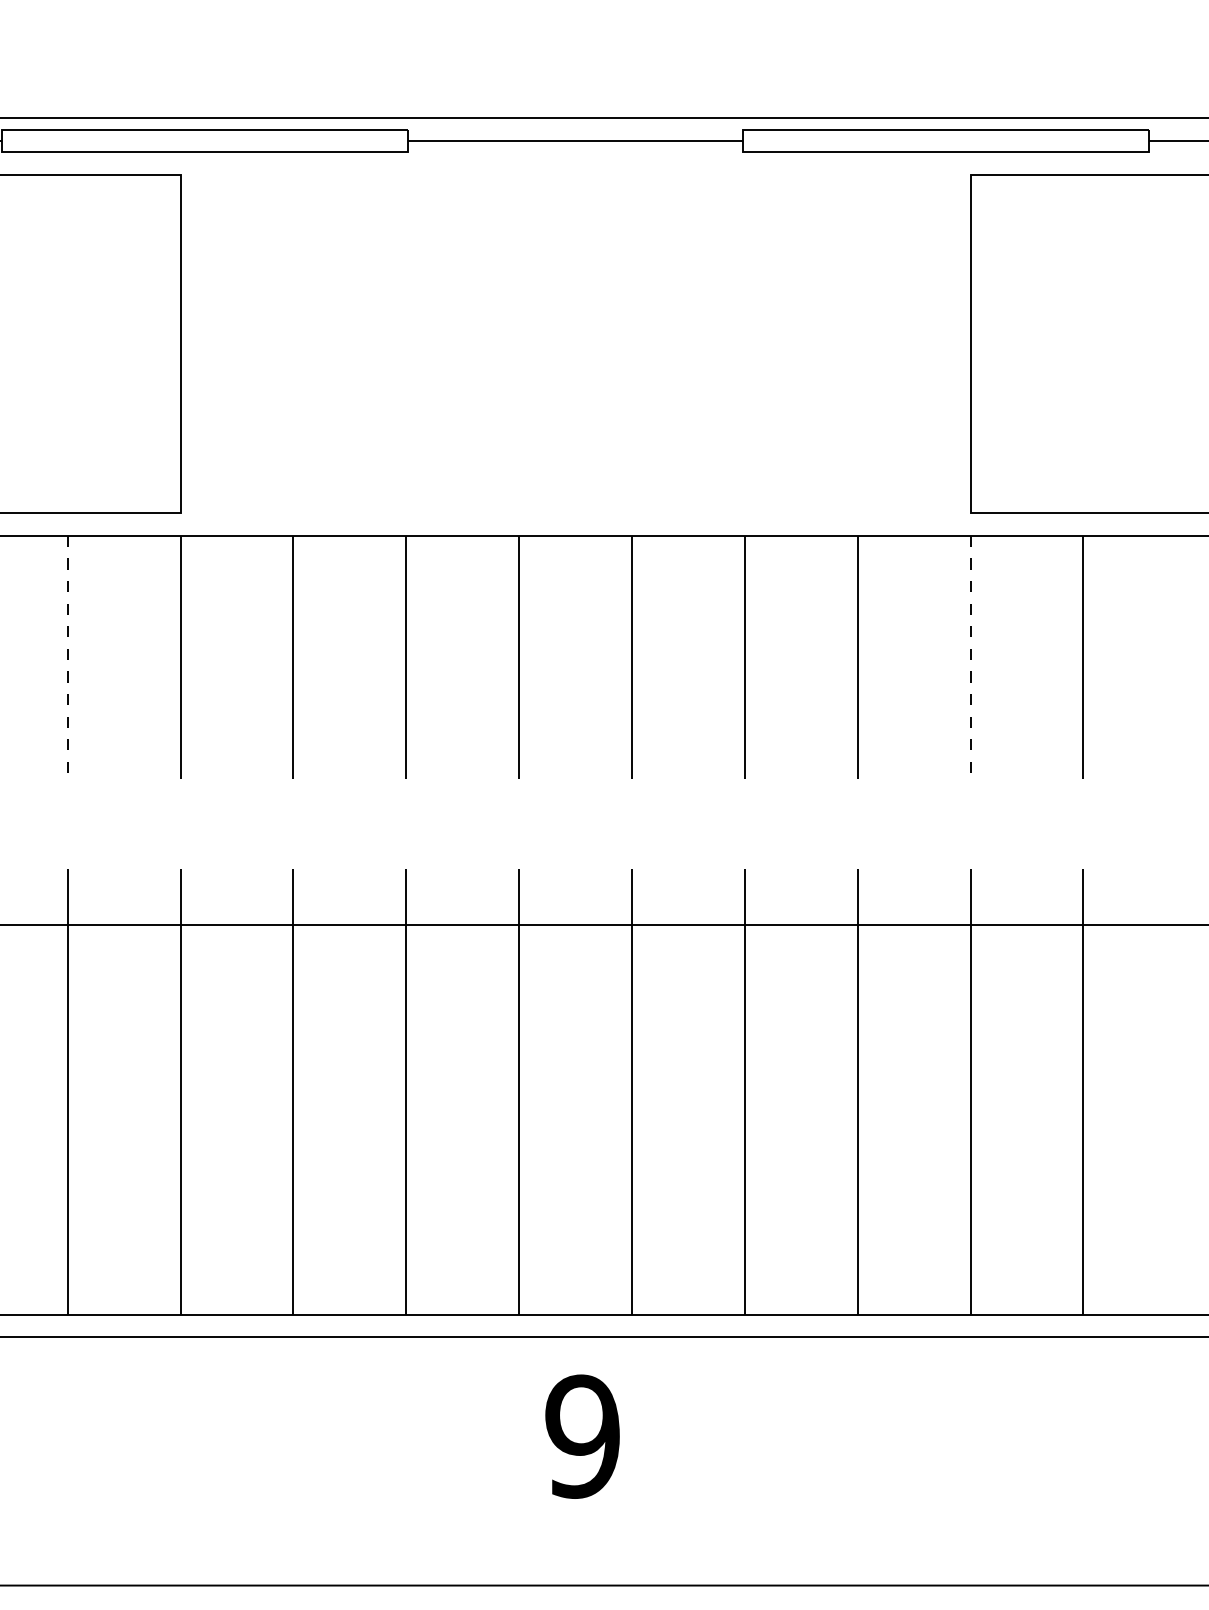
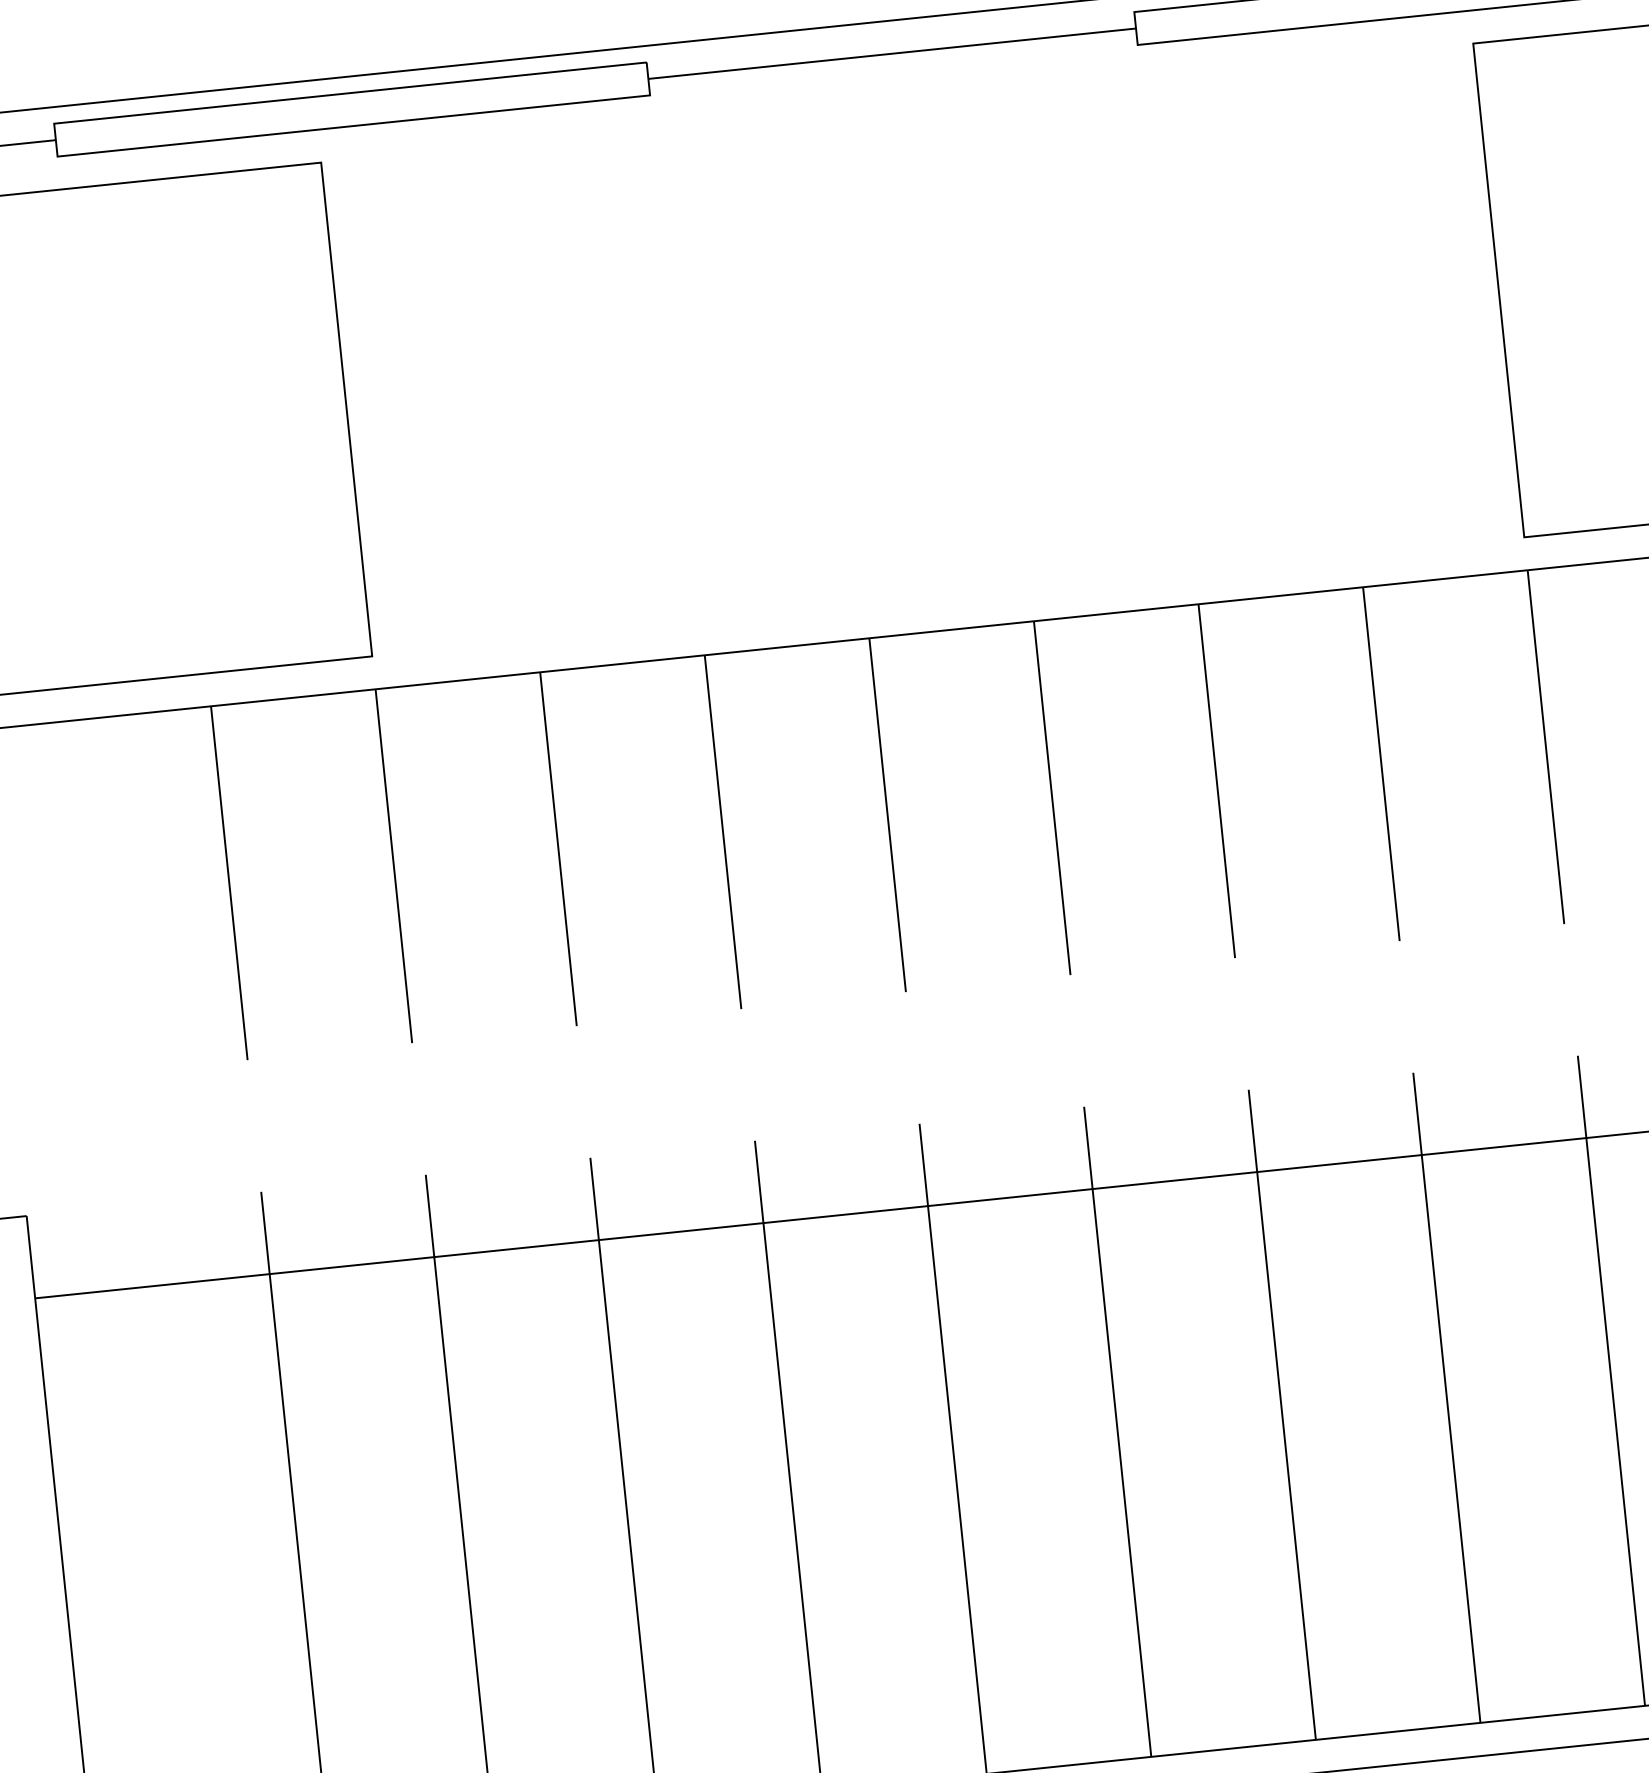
line: (67, 657) -> (229, 883), dashed -> solid
line: (970, 657) -> (1545, 747), dashed -> solid

